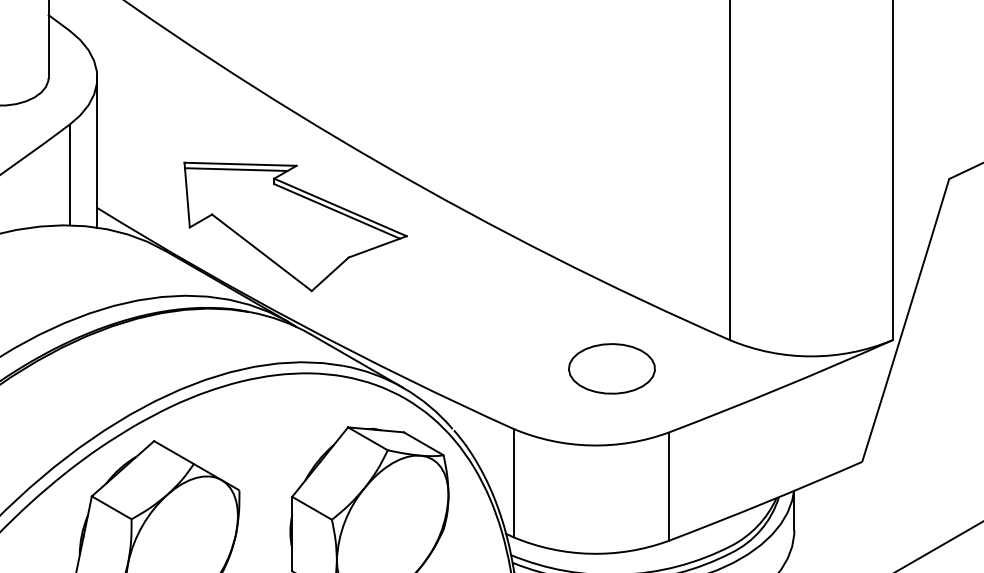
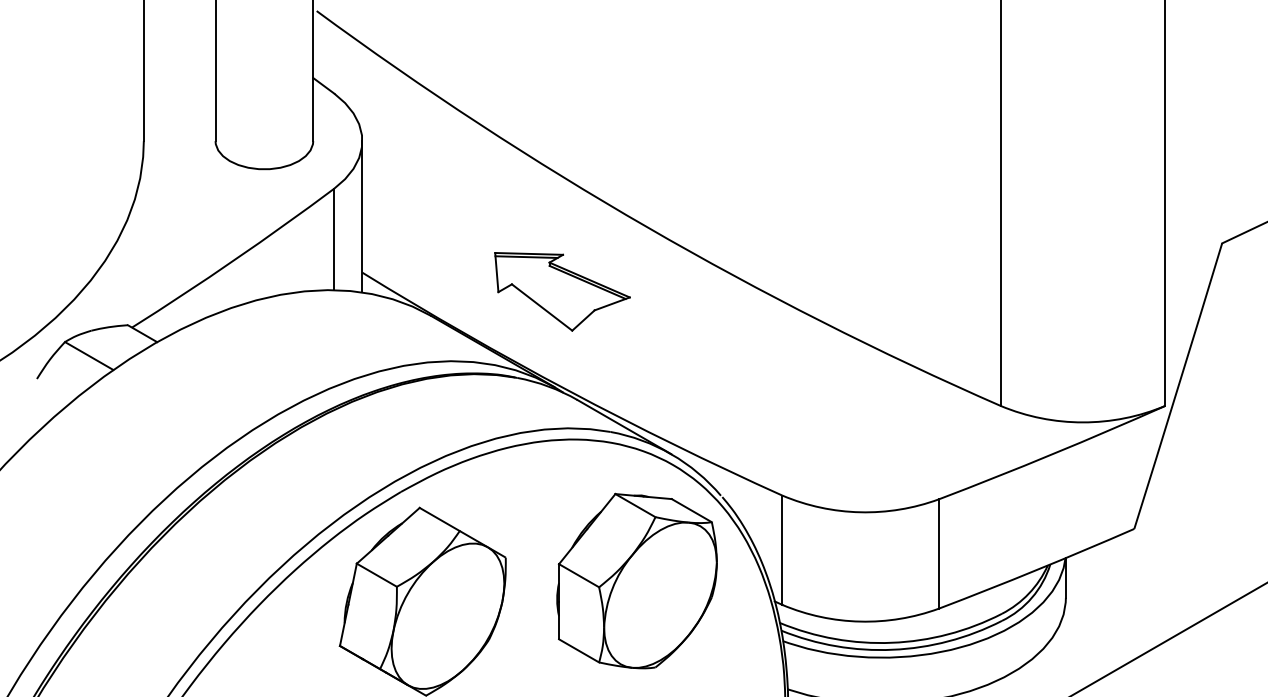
part: (295, 226) -> (562, 291), size x0.6
part: (611, 368) -> (881, 434), removed

